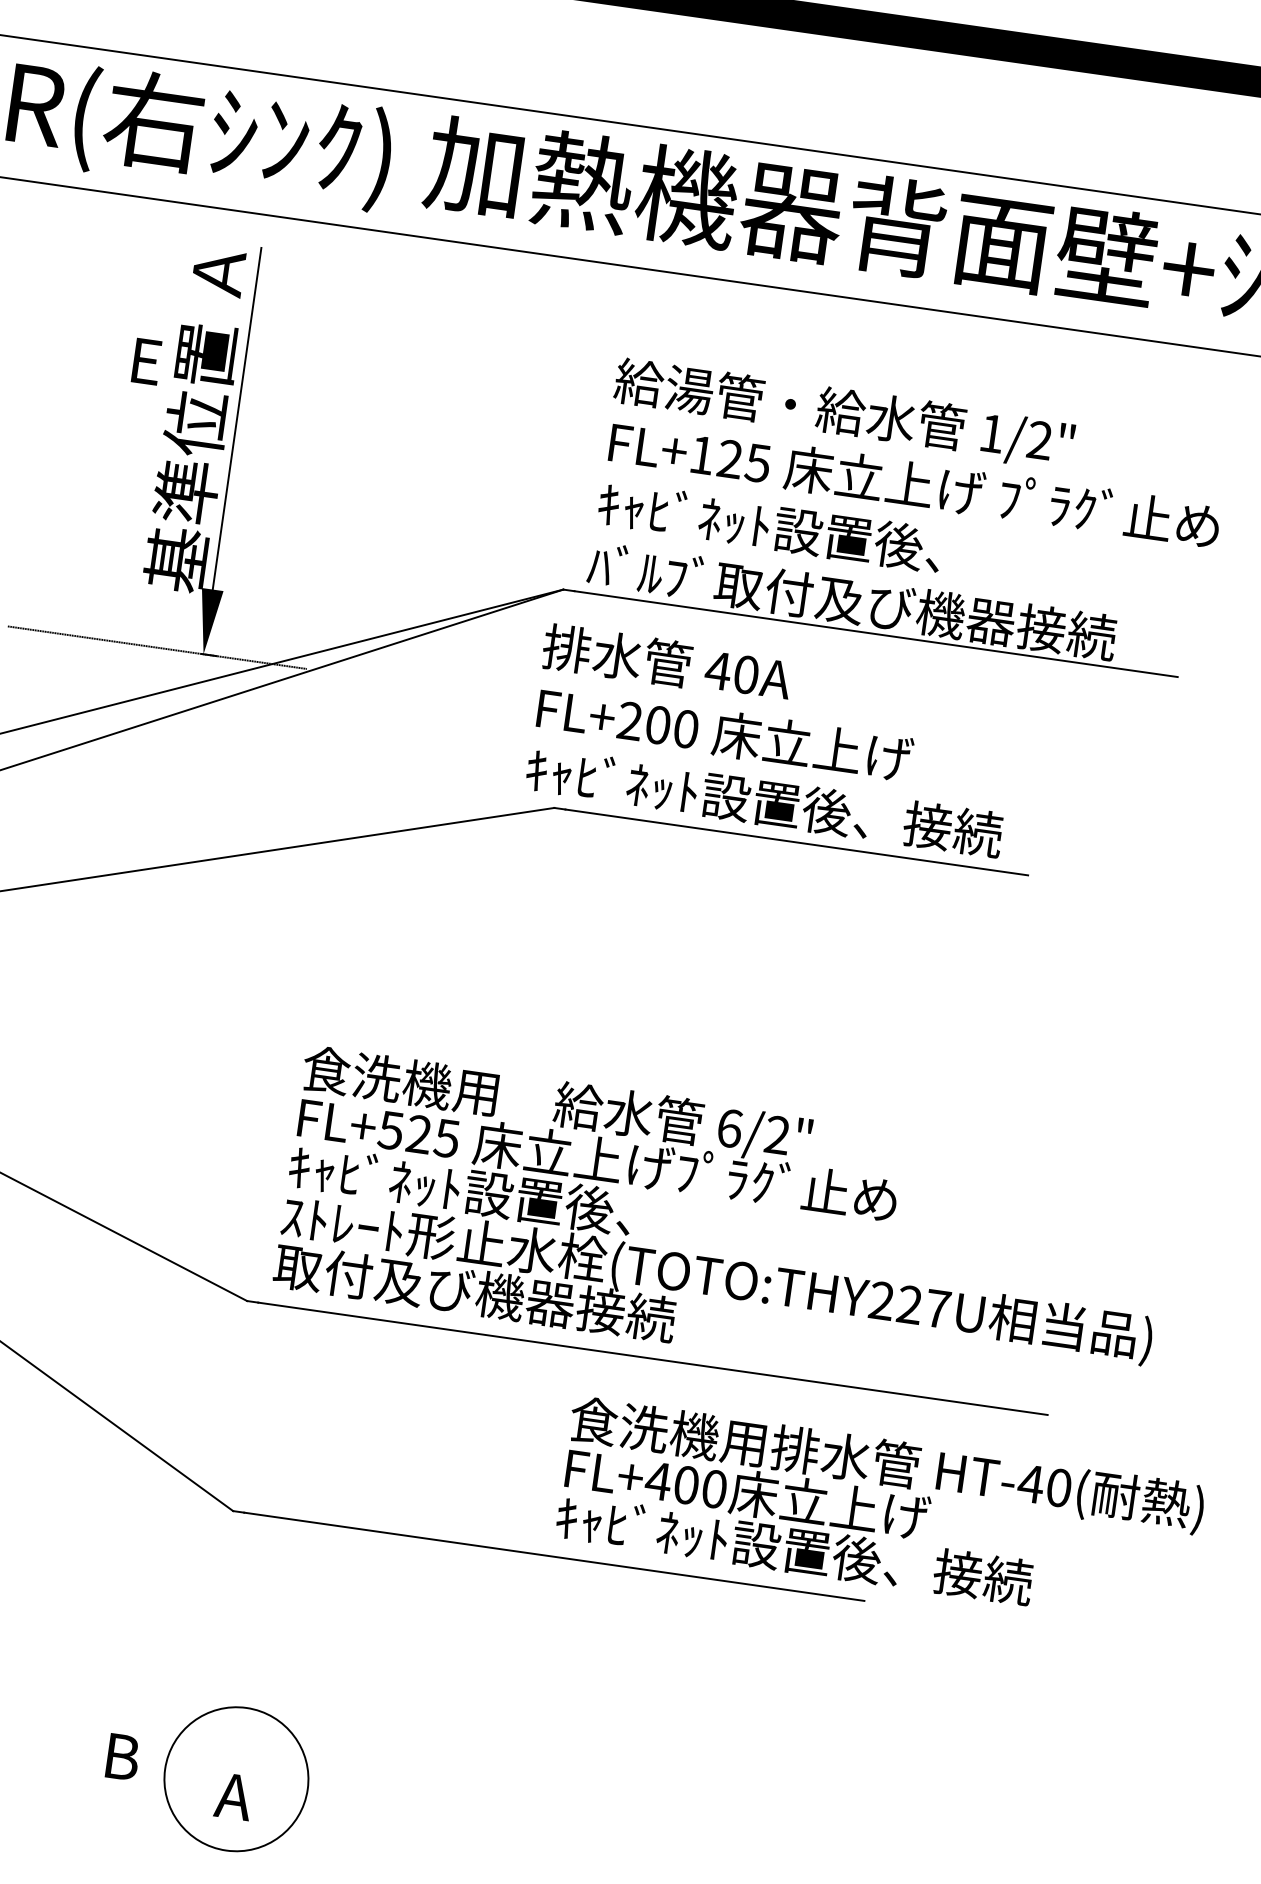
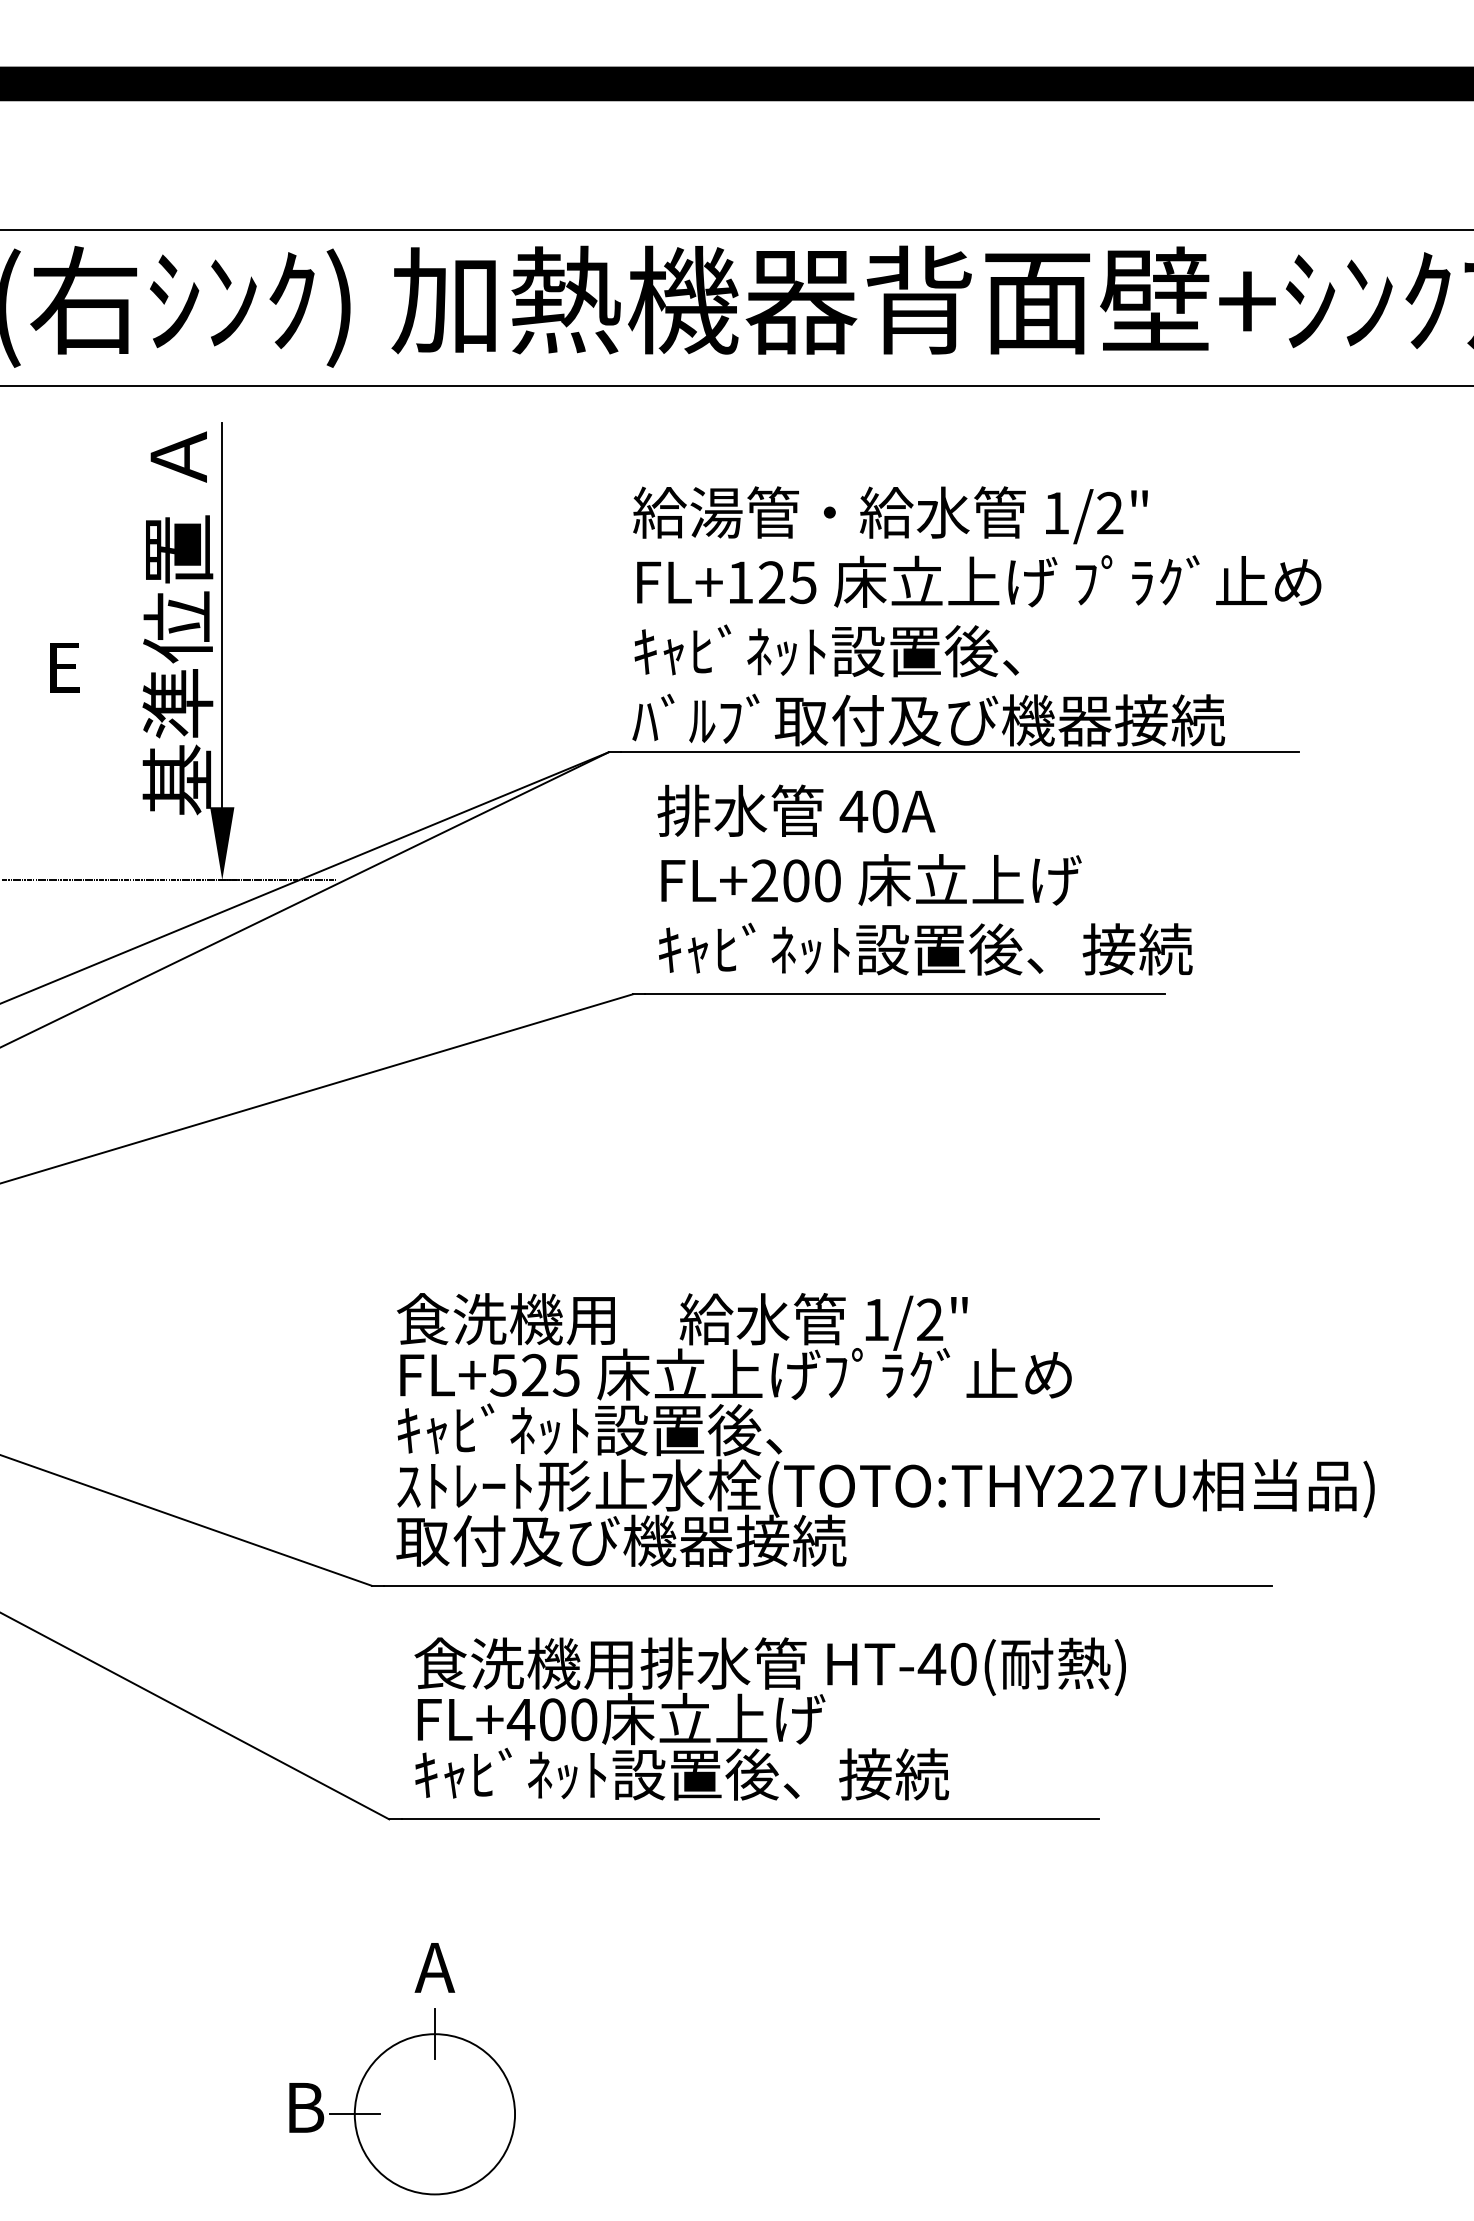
text: (146, 361) -> (64, 667), moved
text: (772, 740) -> (924, 879), moved
text: (729, 1128) -> (876, 1319), 6/2" -> 1/2"
text: (879, 1511) -> (769, 1718), moved
line: (246, 1708) -> (434, 2034), added
line: (164, 1769) -> (354, 2114), added
text: (233, 1796) -> (434, 1967), moved

